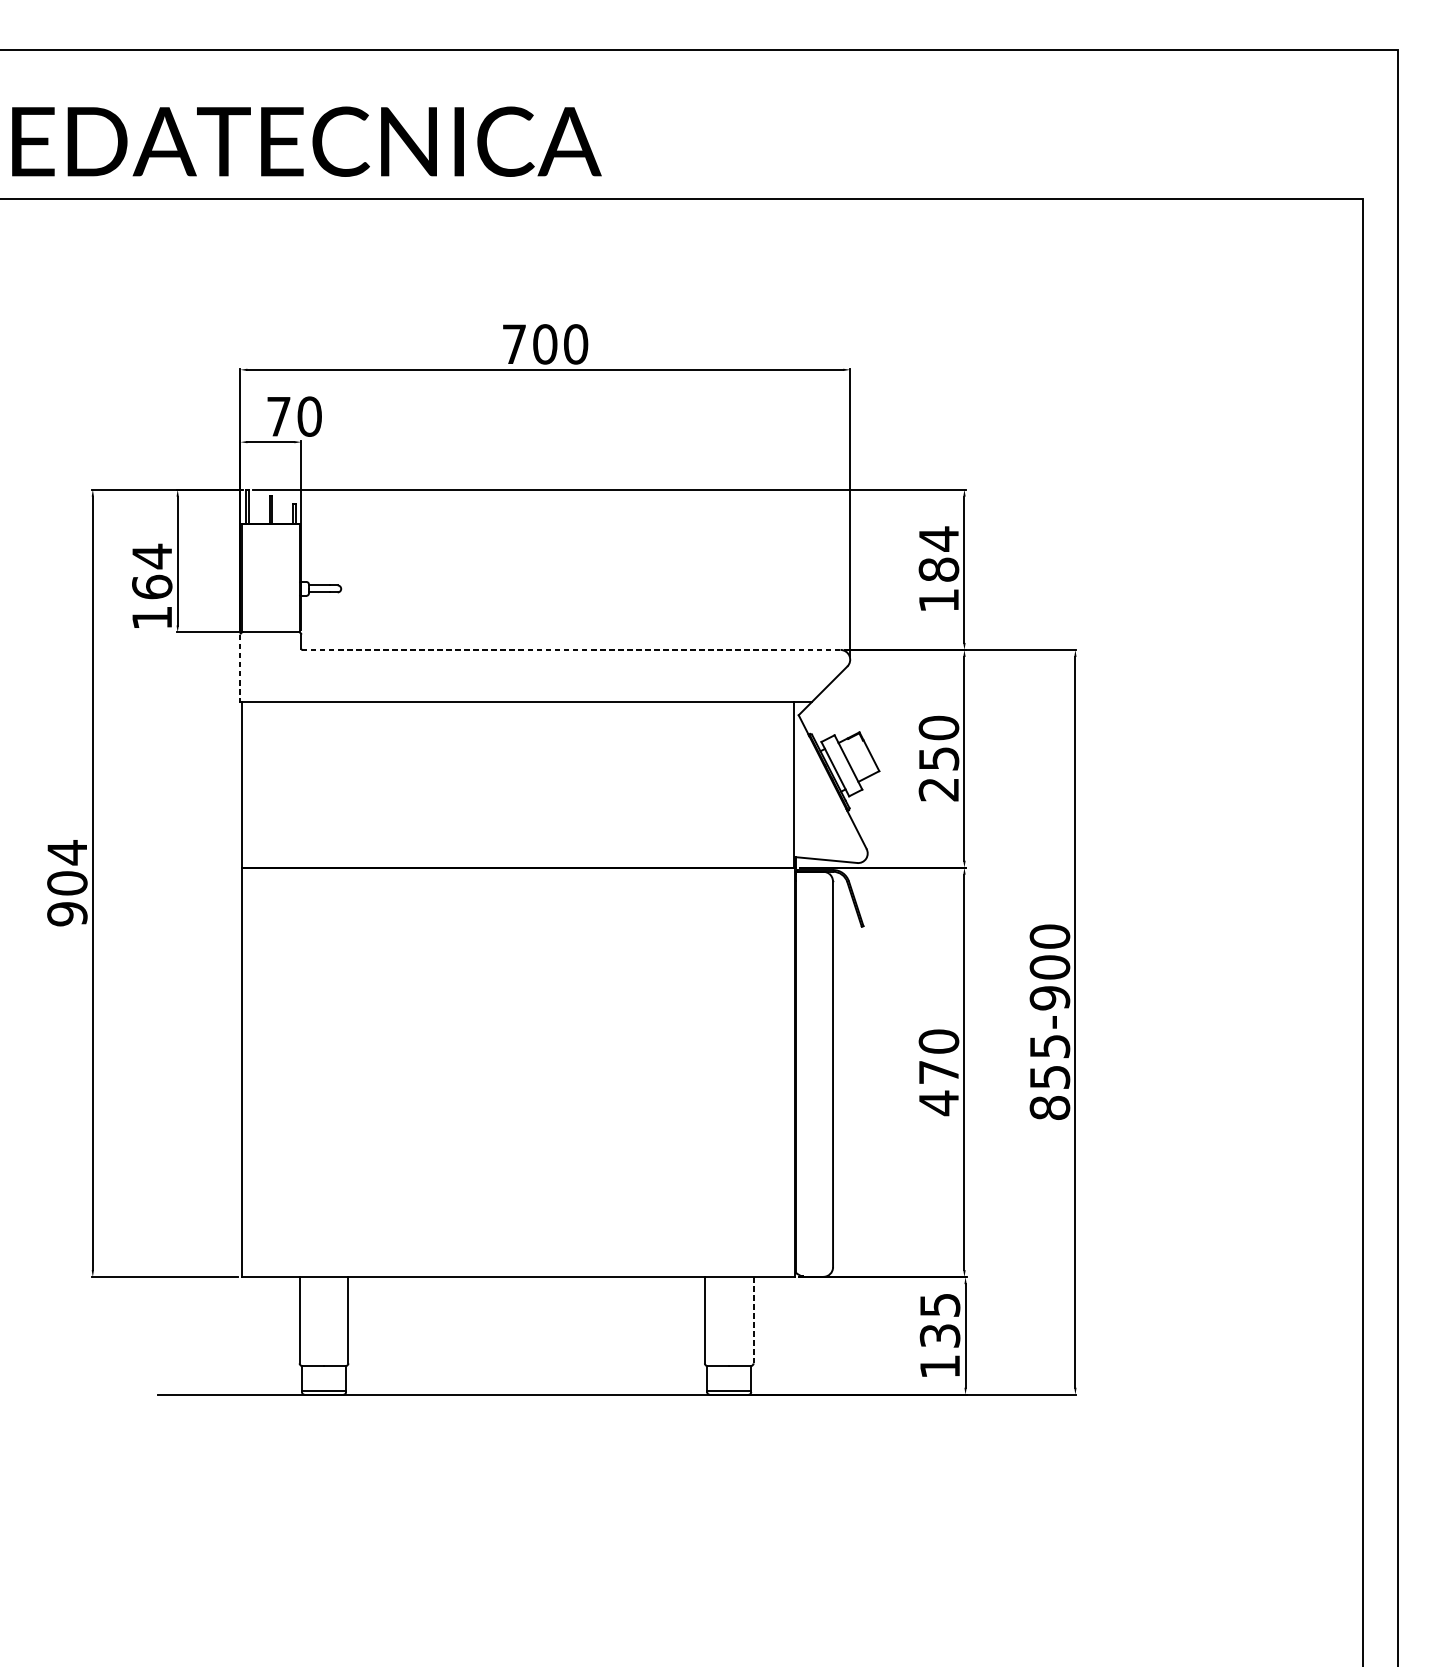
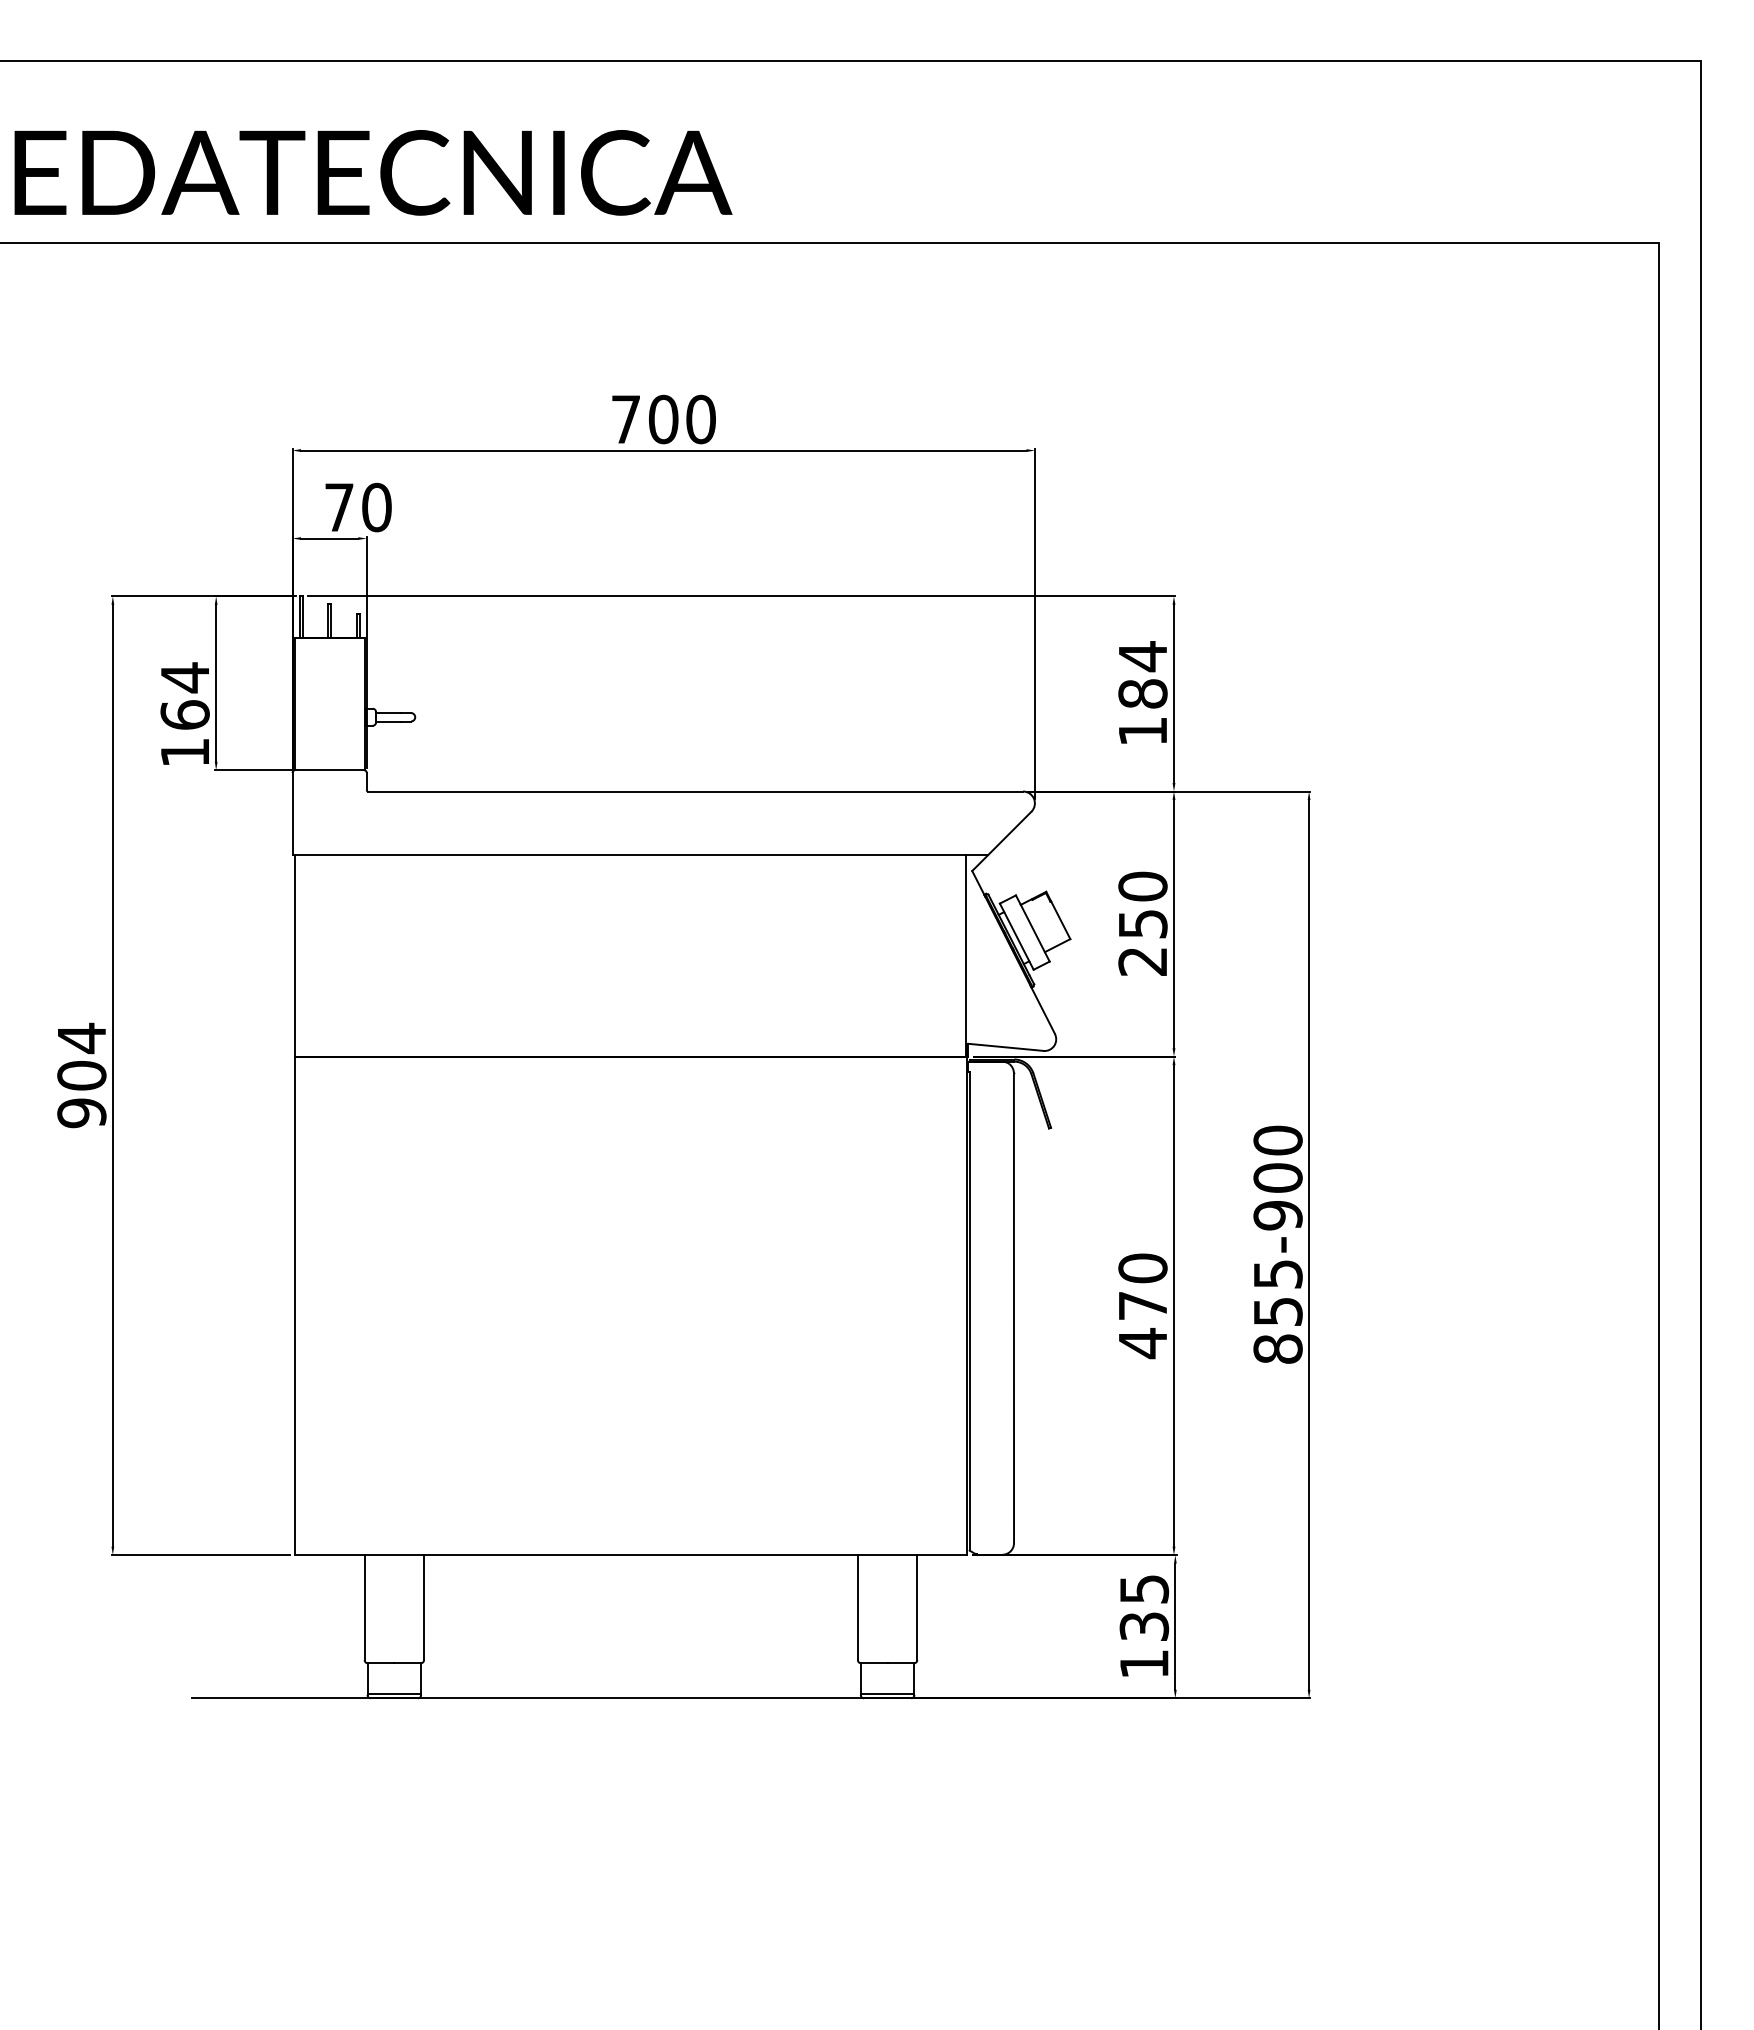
line: (571, 649) -> (695, 791), dashed -> solid
line: (240, 668) -> (292, 814), dashed -> solid
line: (753, 1321) -> (917, 1608), dashed -> solid

